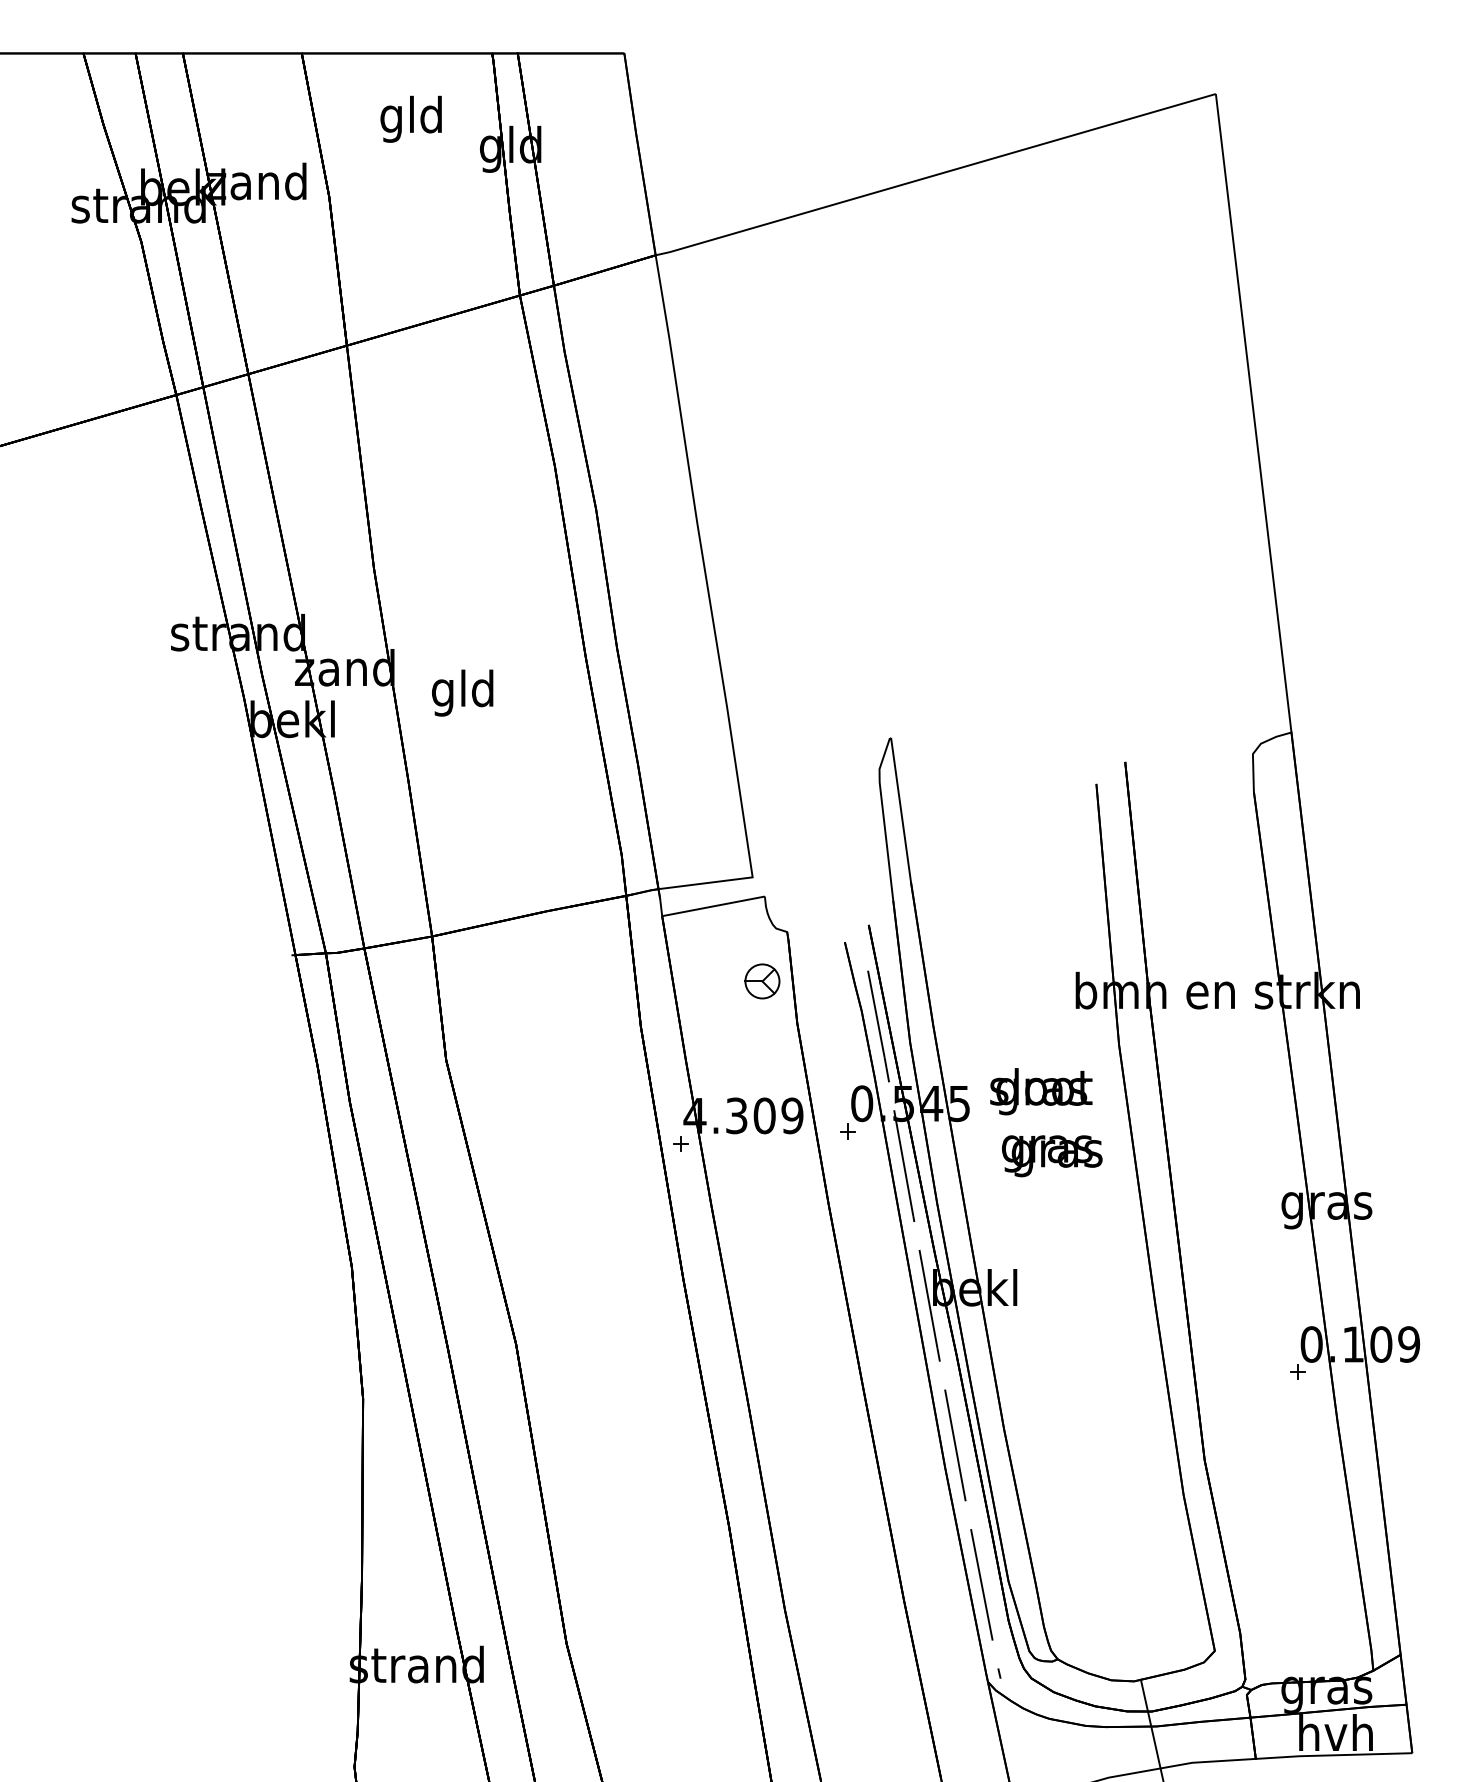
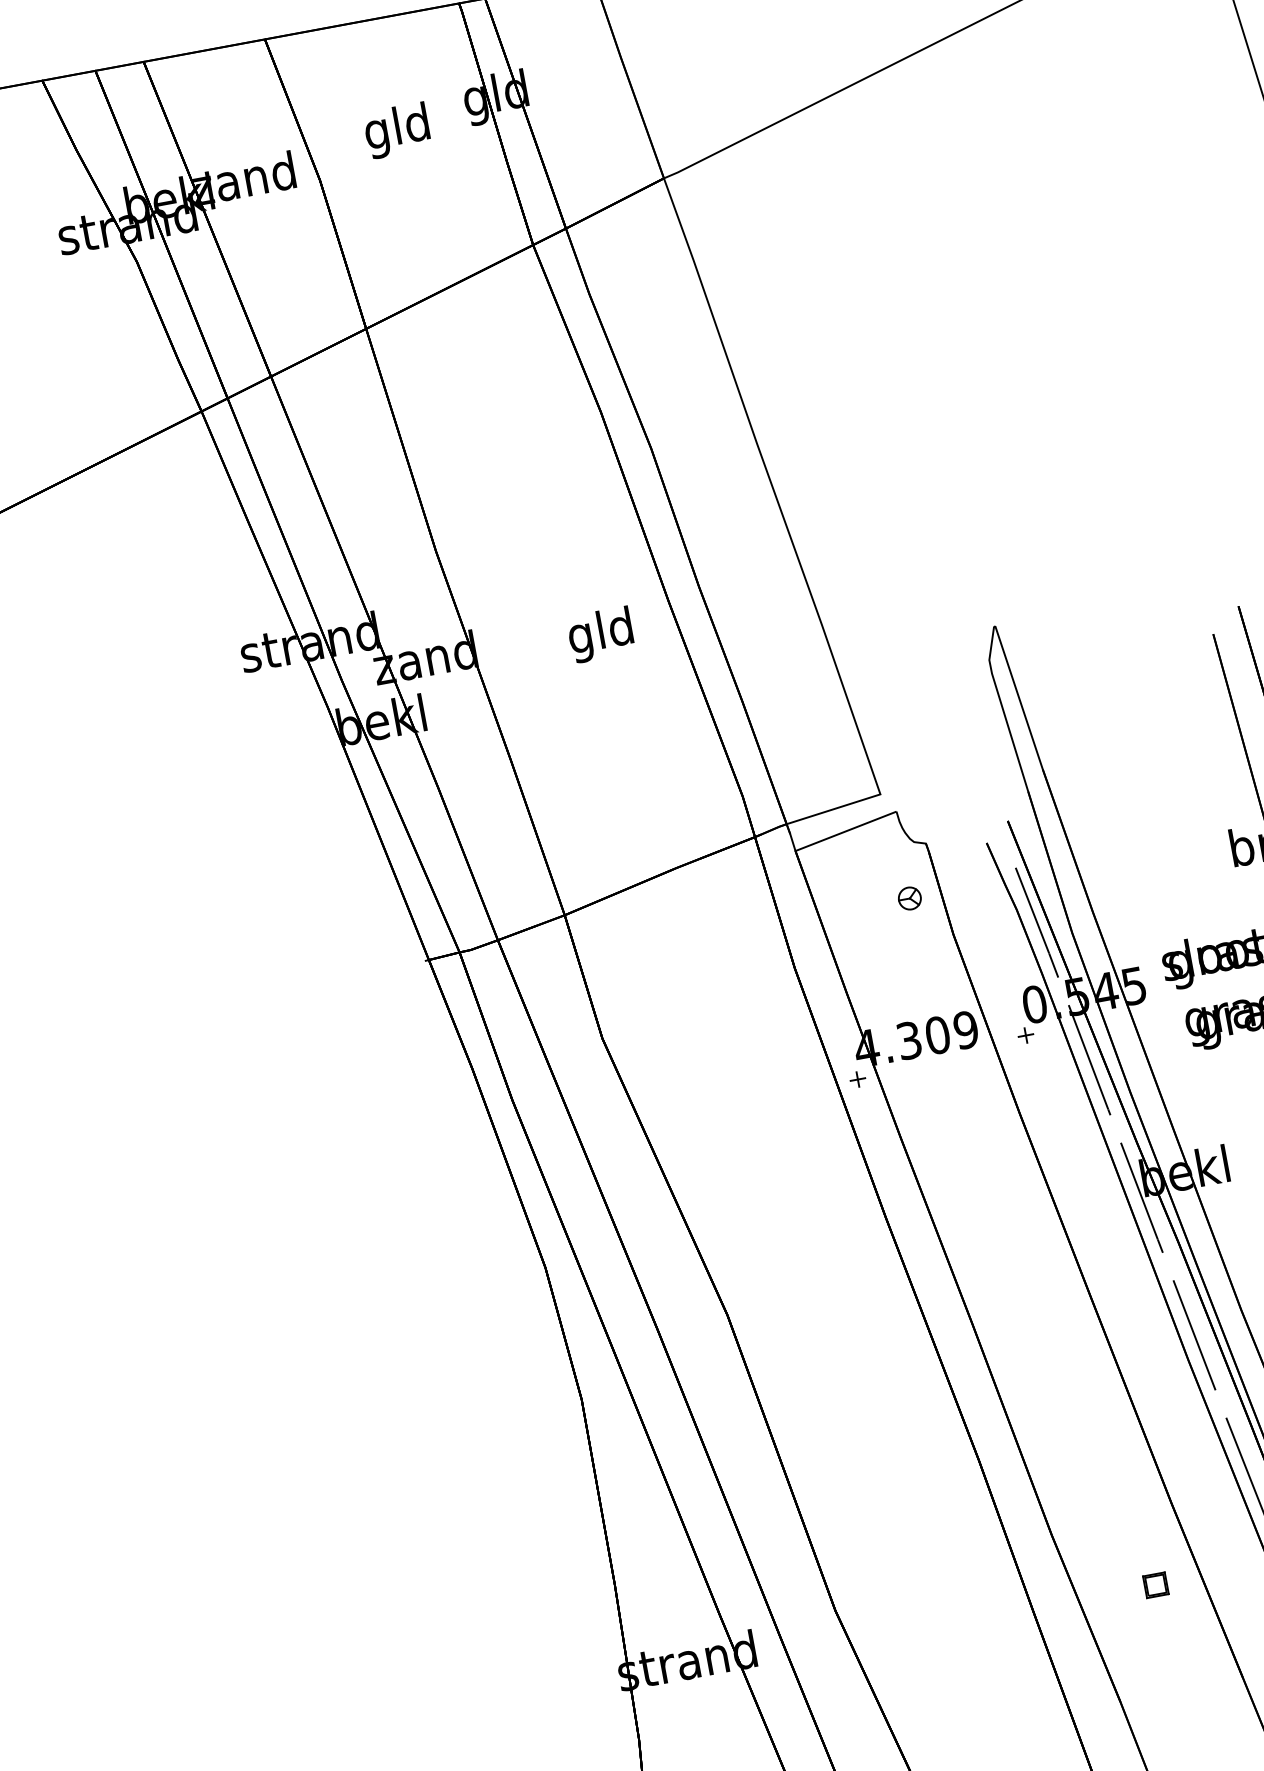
text: (410, 118) -> (396, 130), moved
text: (462, 692) -> (600, 634), moved
part: (761, 980) -> (908, 897), size x0.62
part: (874, 1675) -> (1155, 1585), added

